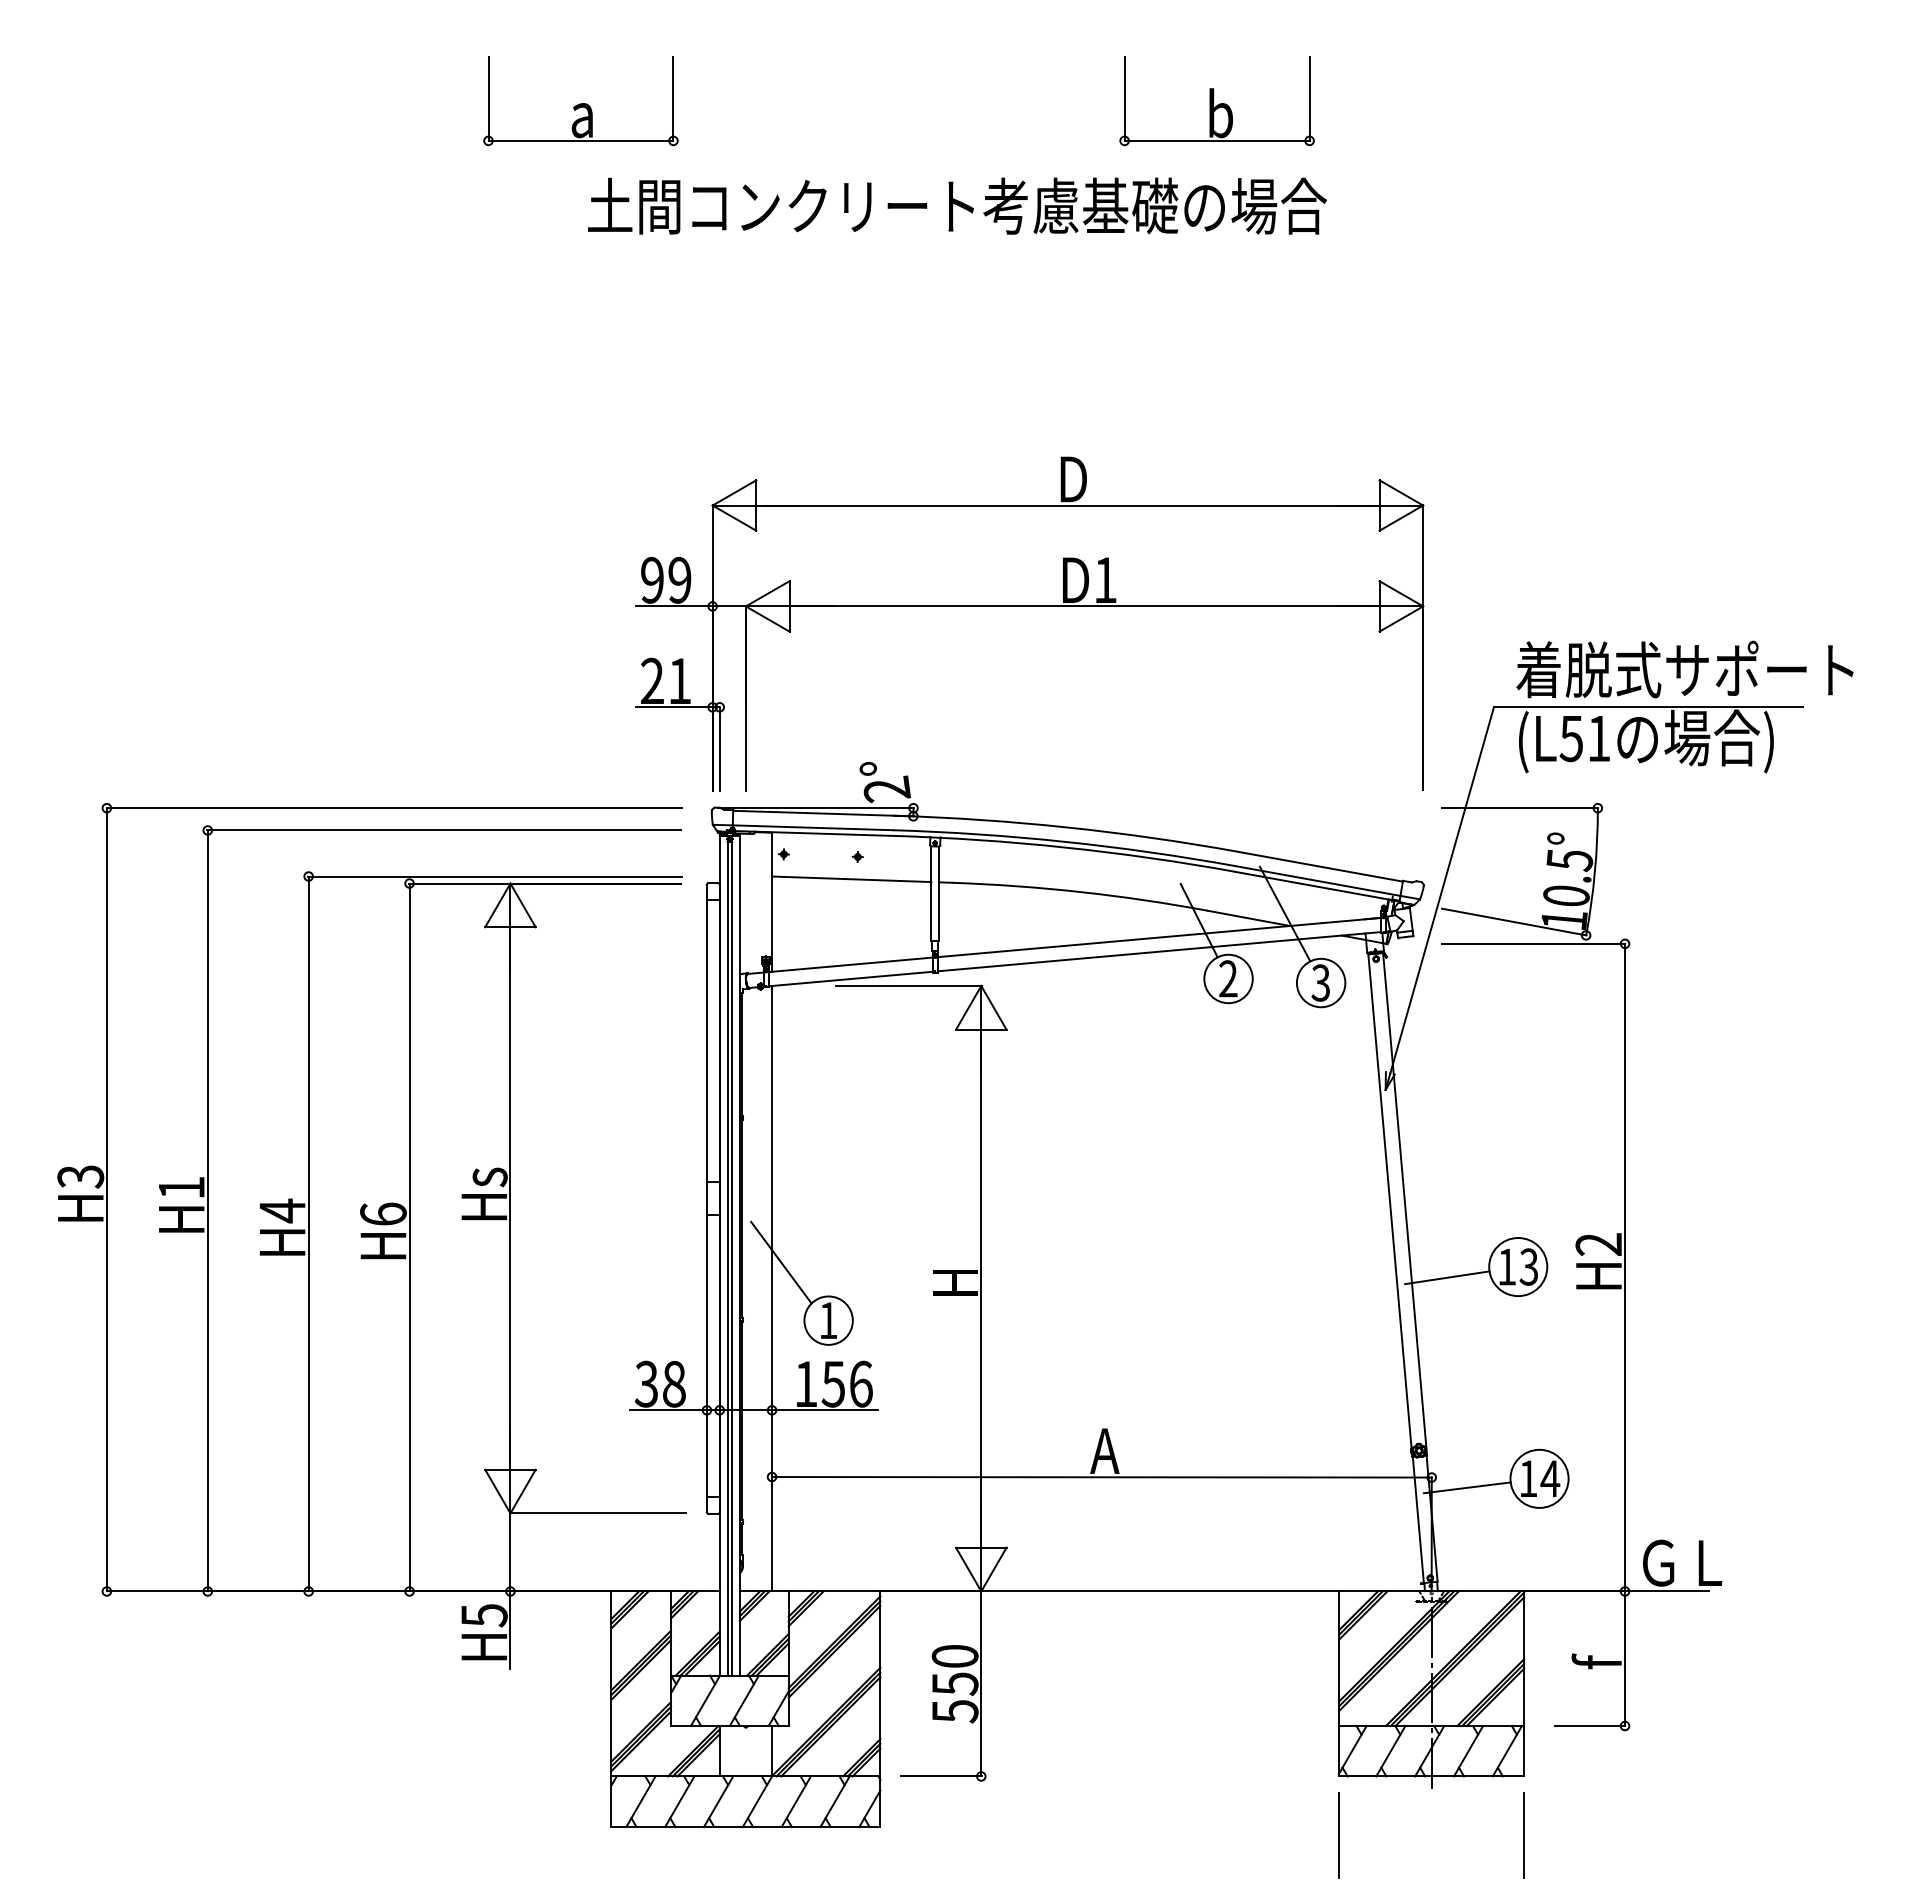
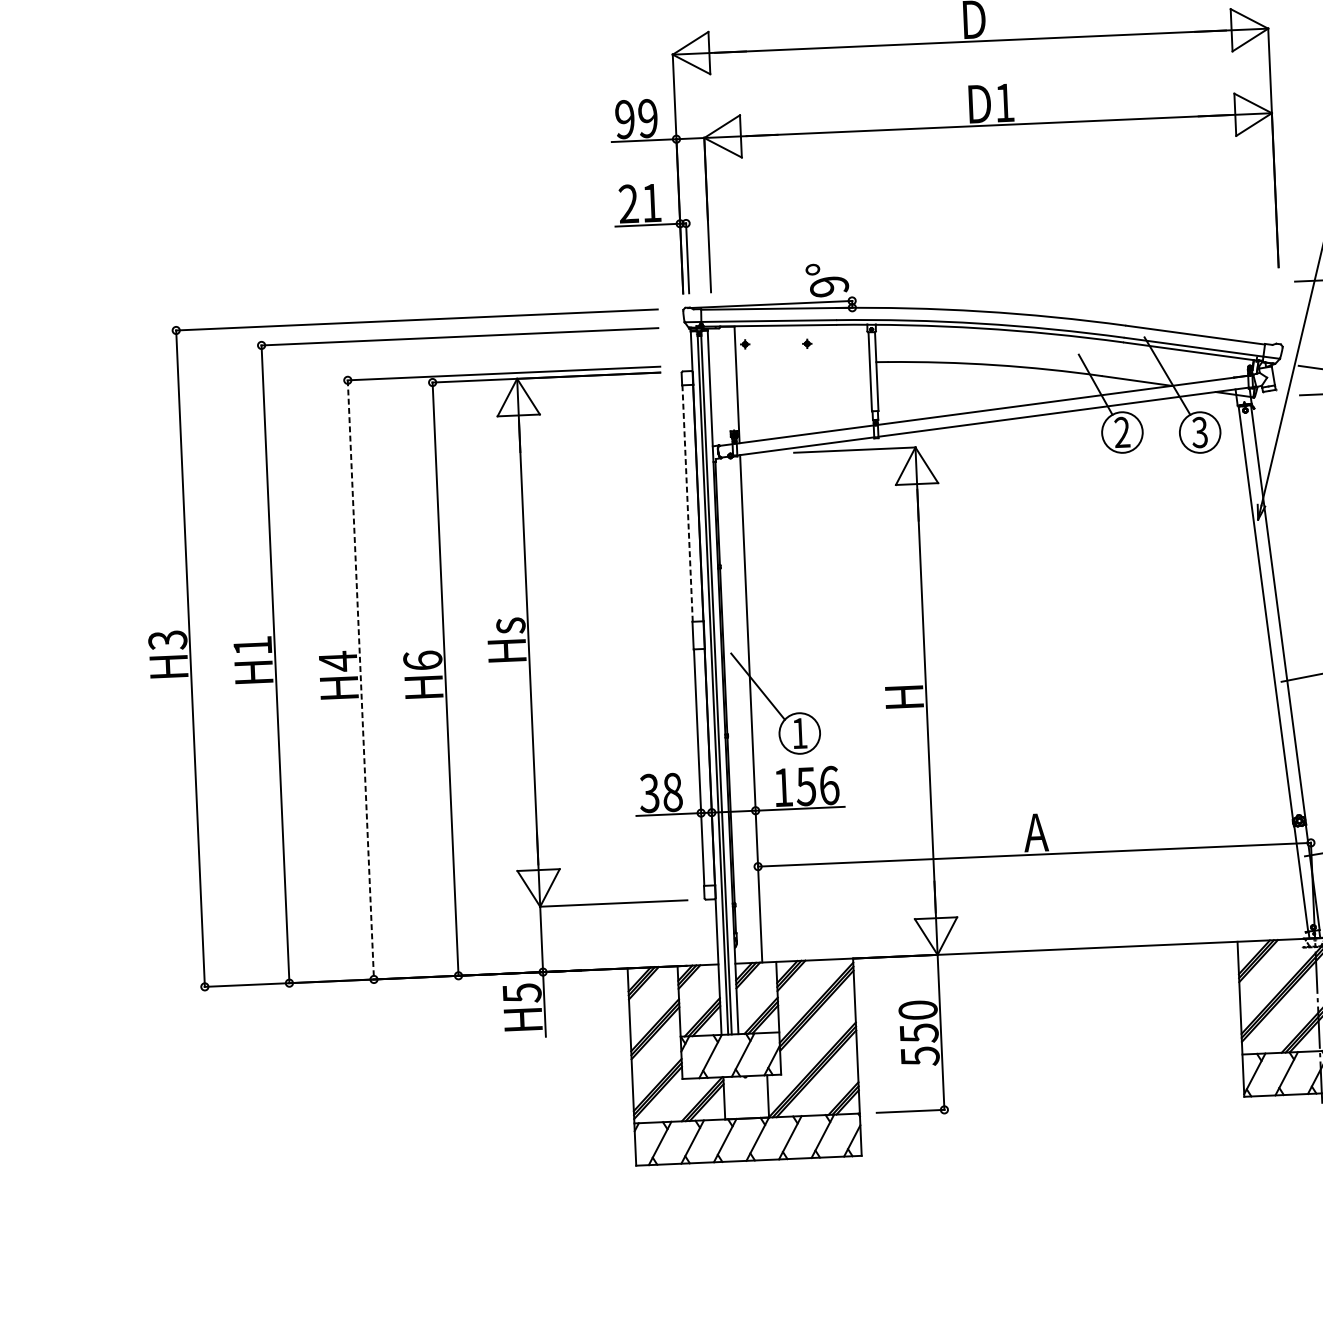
text: (887, 789) -> (829, 286), 2° -> 9°
line: (851, 879) -> (802, 362), removed
line: (706, 1041) -> (687, 504), solid -> dashed
line: (308, 1234) -> (360, 680), solid -> dashed
line: (1339, 1835) -> (1246, 1146), removed

